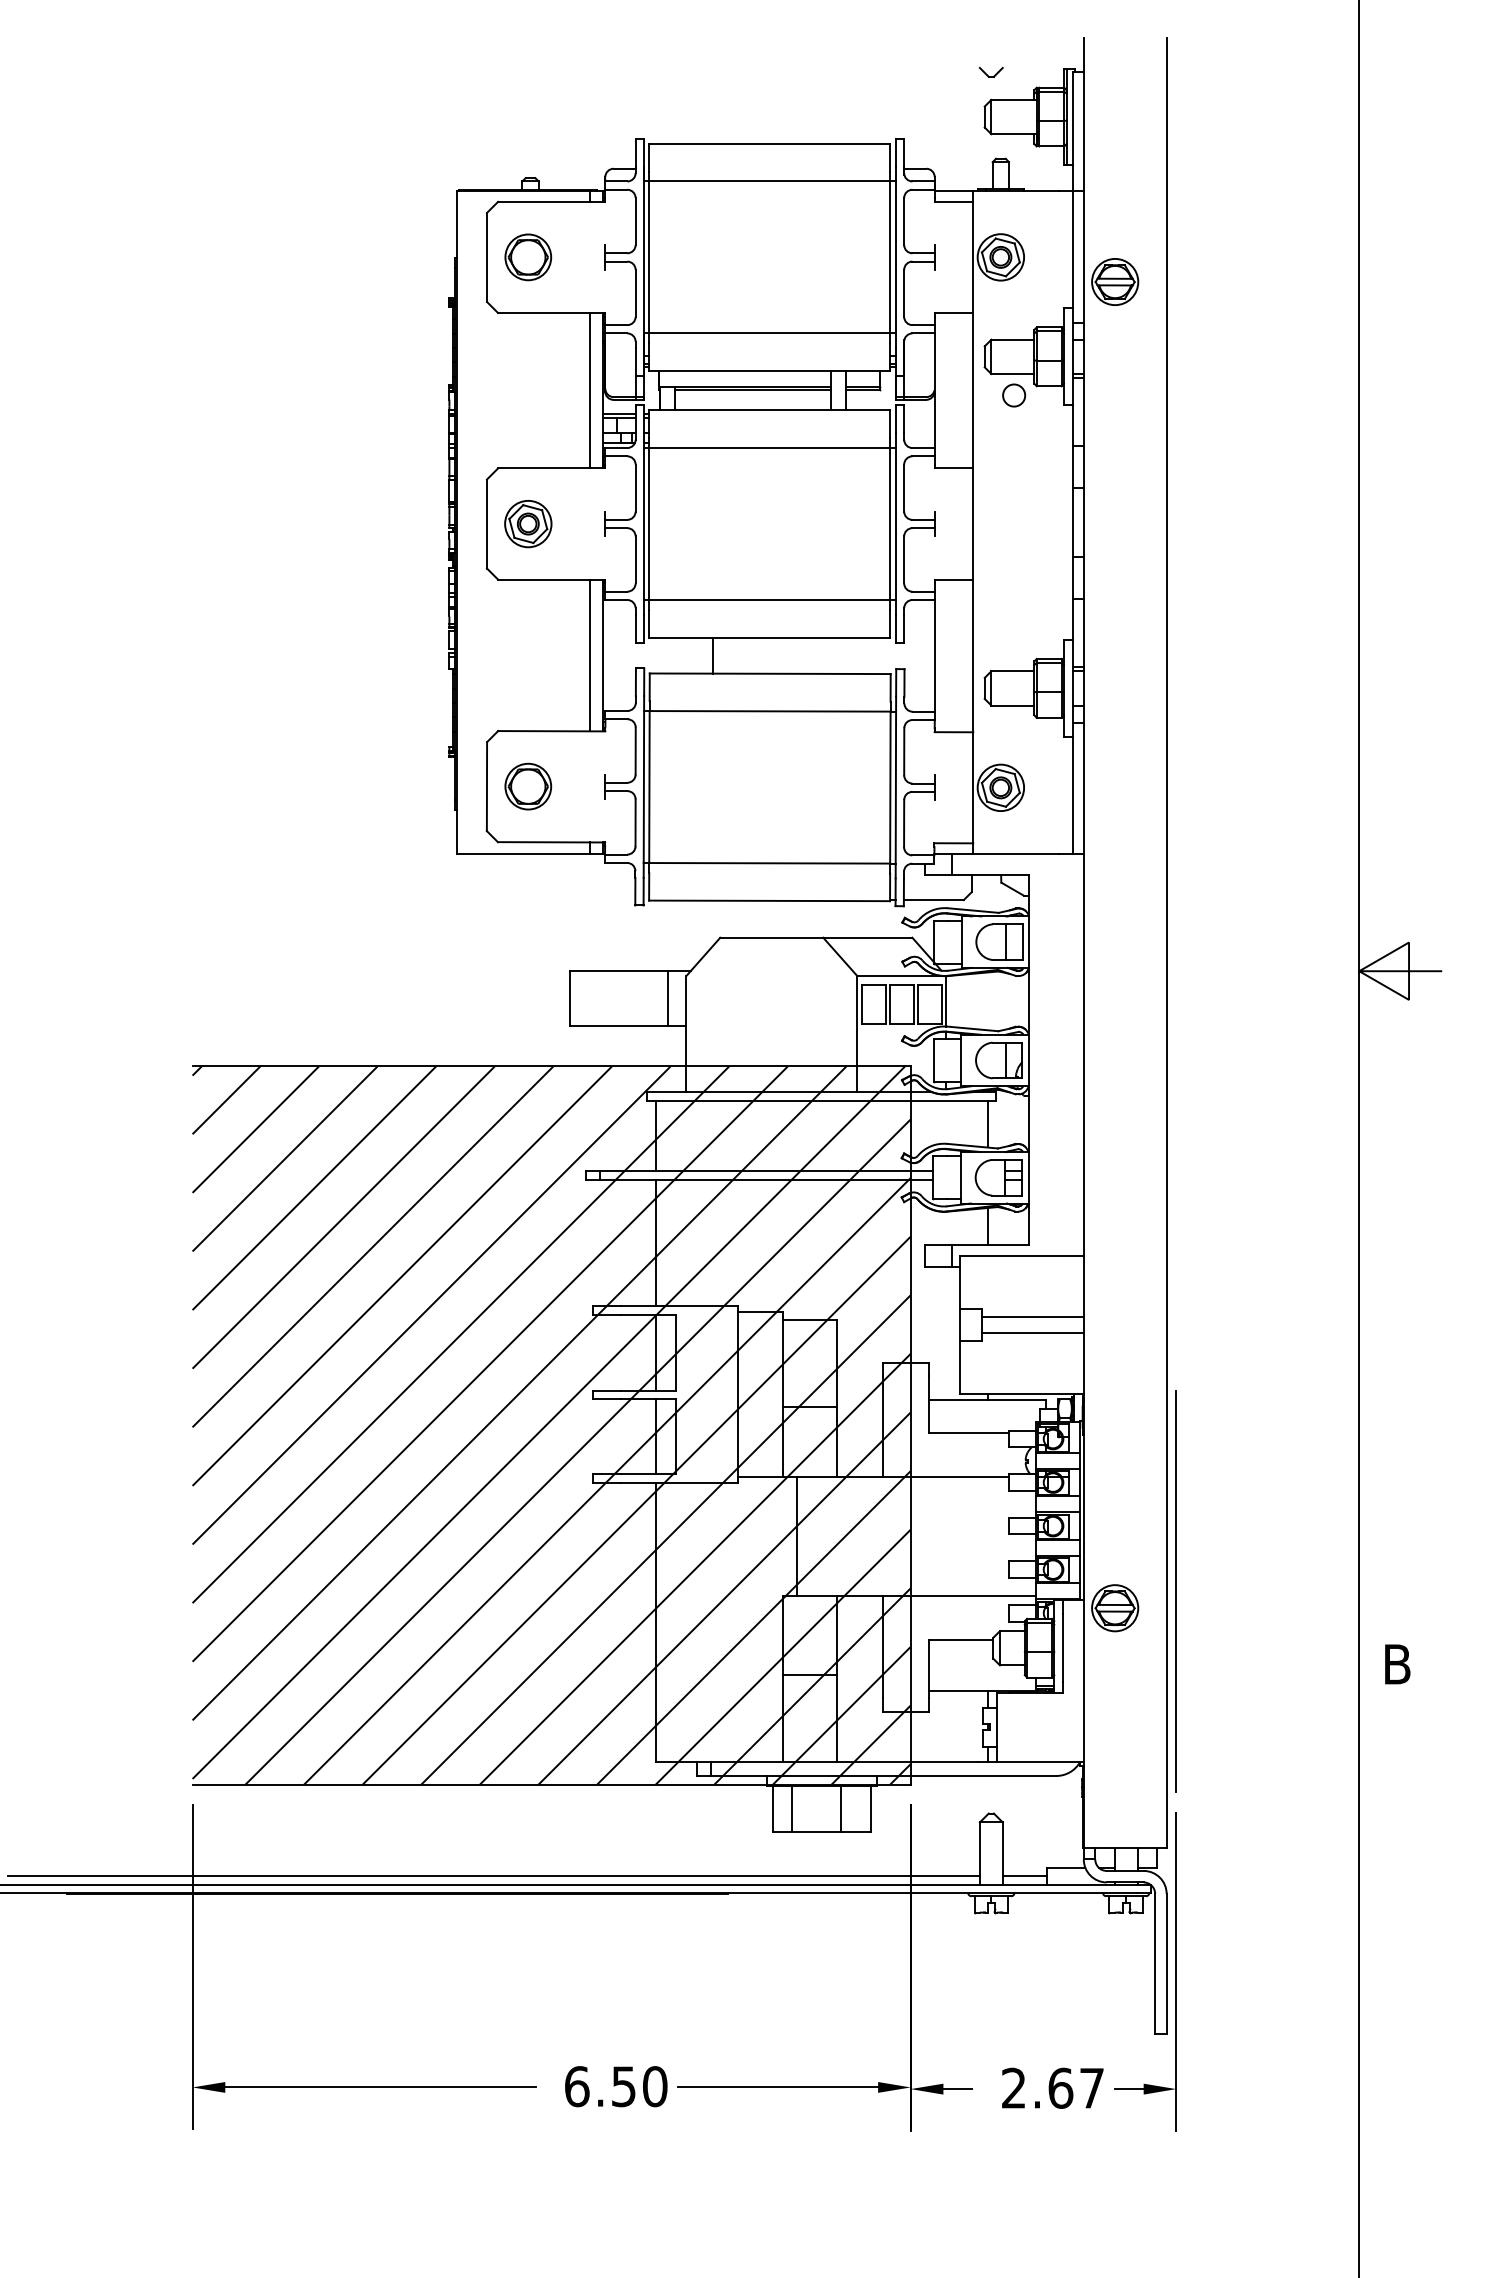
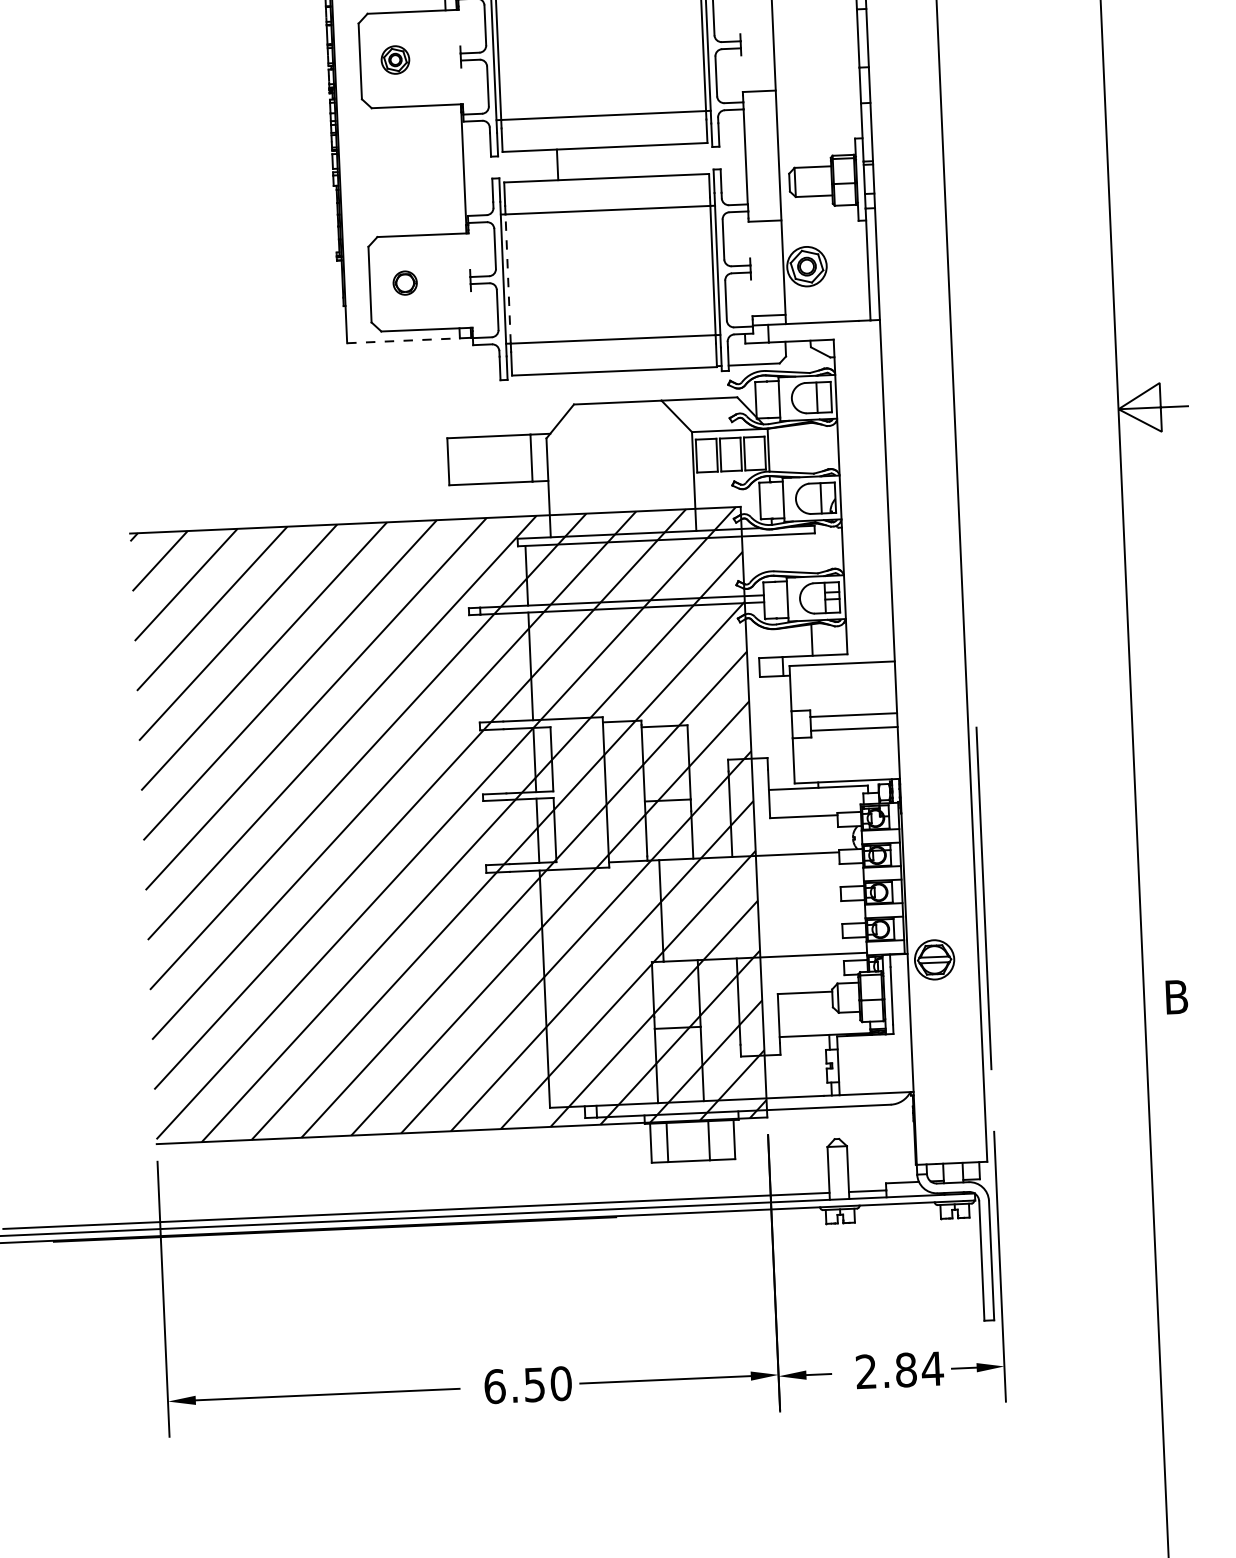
part: (528, 524) -> (395, 60), size x0.7
line: (589, 655) -> (452, 169), removed
part: (528, 786) -> (405, 283), size x0.6
line: (649, 787) -> (508, 279), solid -> dashed
line: (523, 854) -> (403, 341), solid -> dashed
line: (987, 1124) -> (808, 553), removed
line: (1175, 1591) -> (983, 898), moved
text: (1076, 2087) -> (919, 1368), 2.67 -> 2.84

